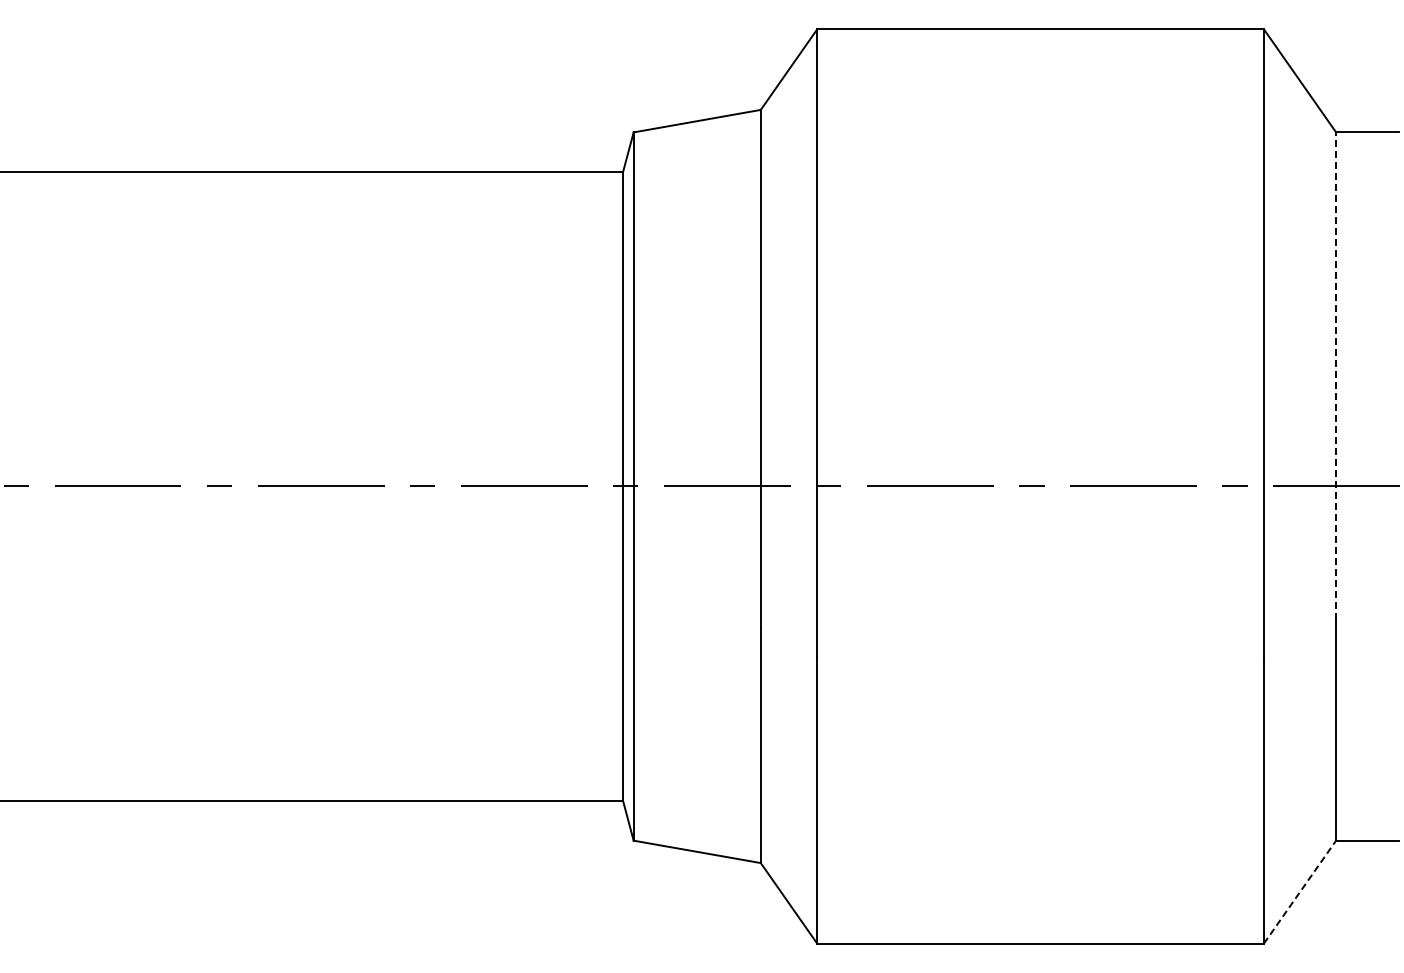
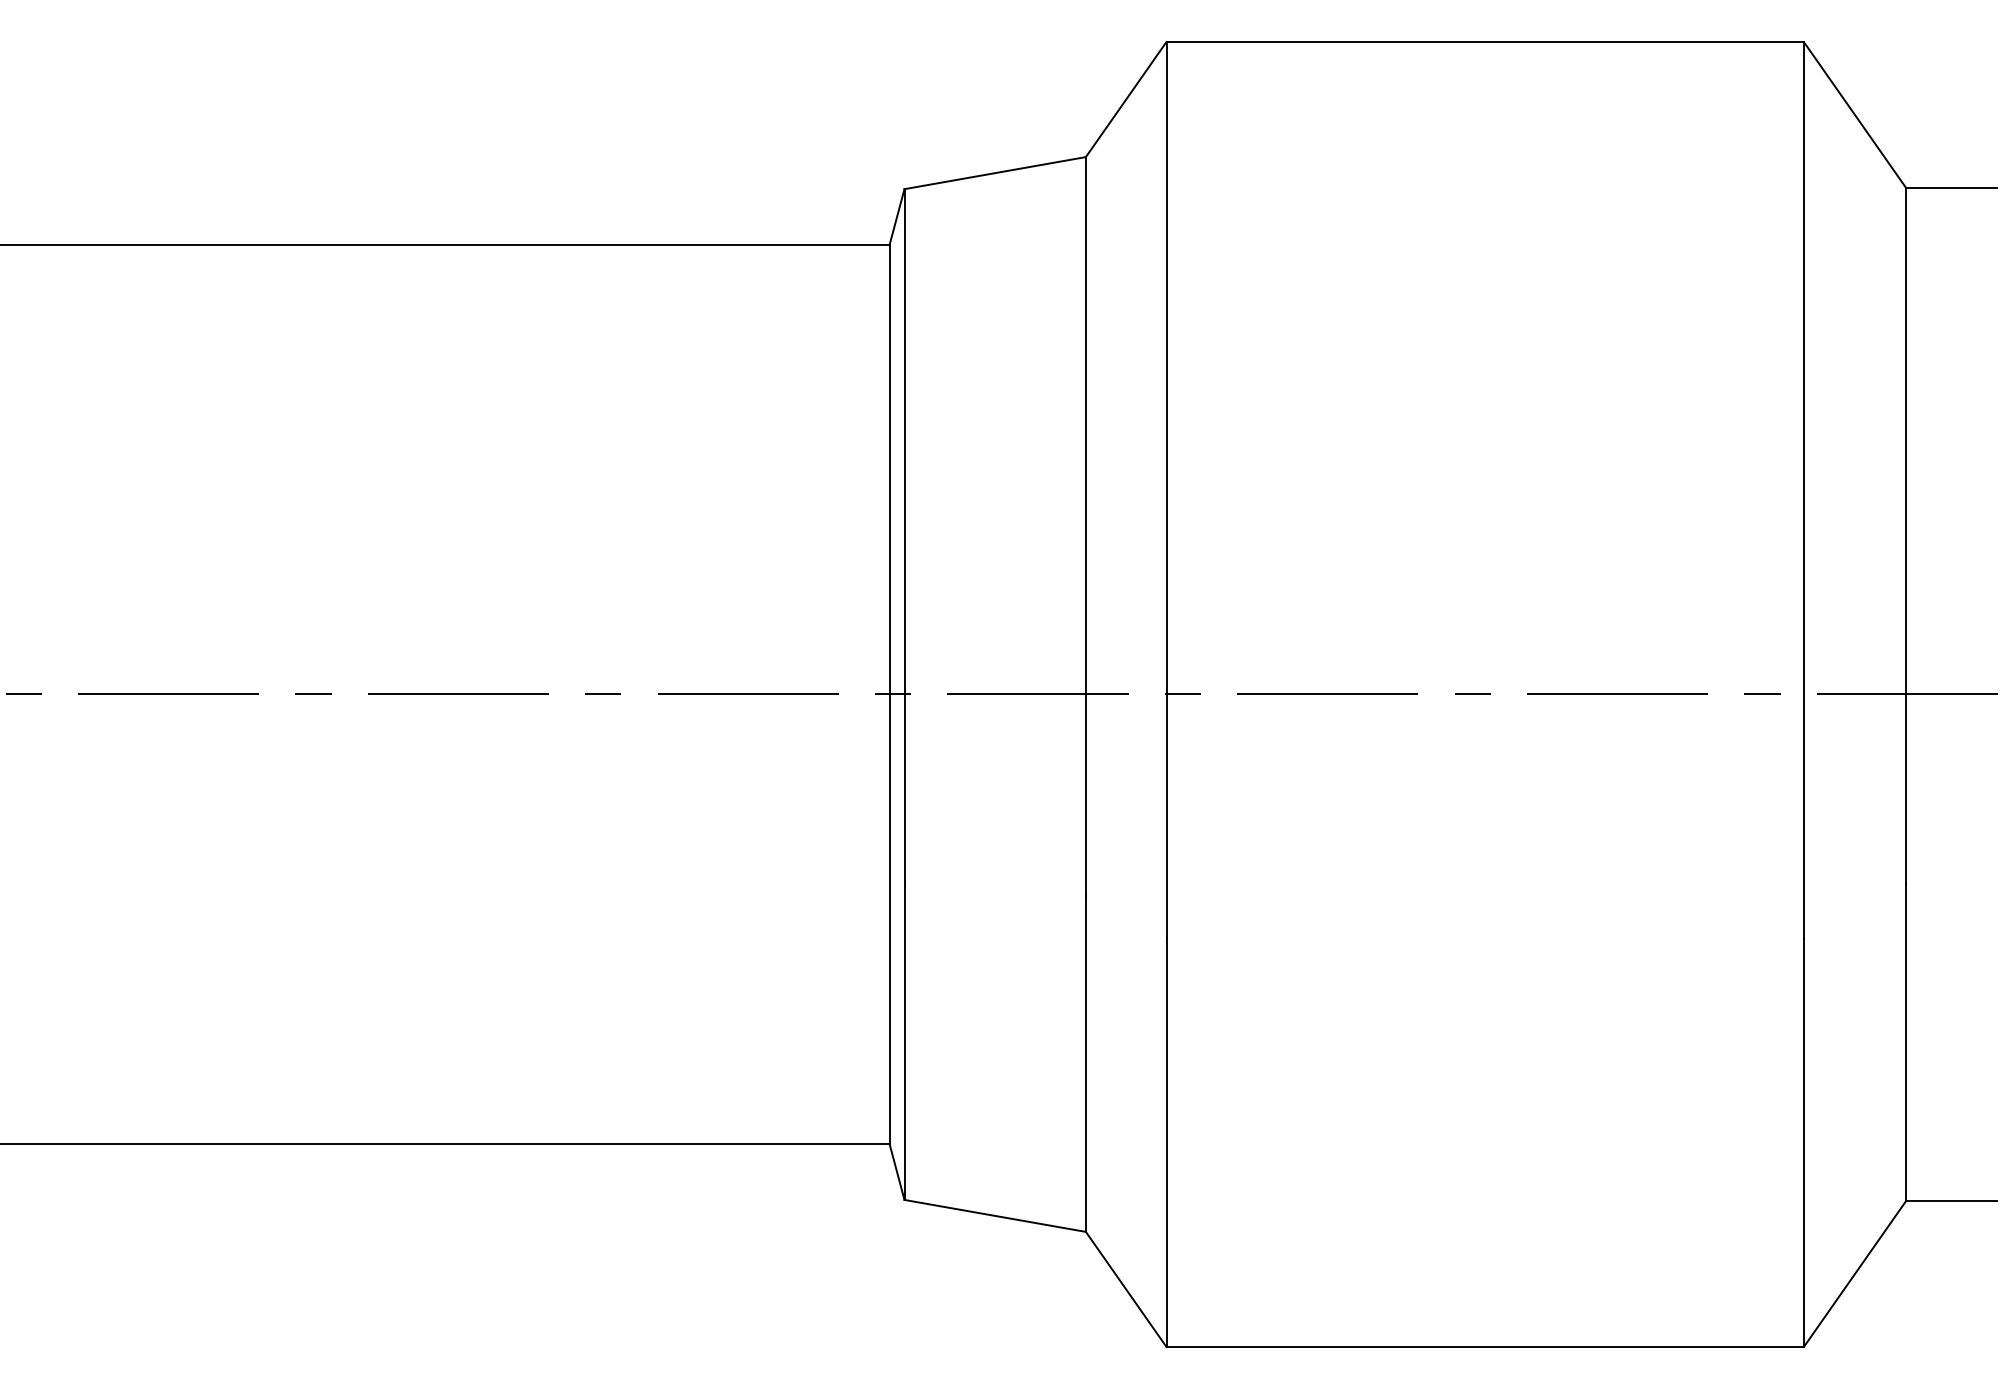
line: (1335, 375) -> (1906, 536), dashed -> solid
line: (1299, 892) -> (1854, 1273), dashed -> solid

